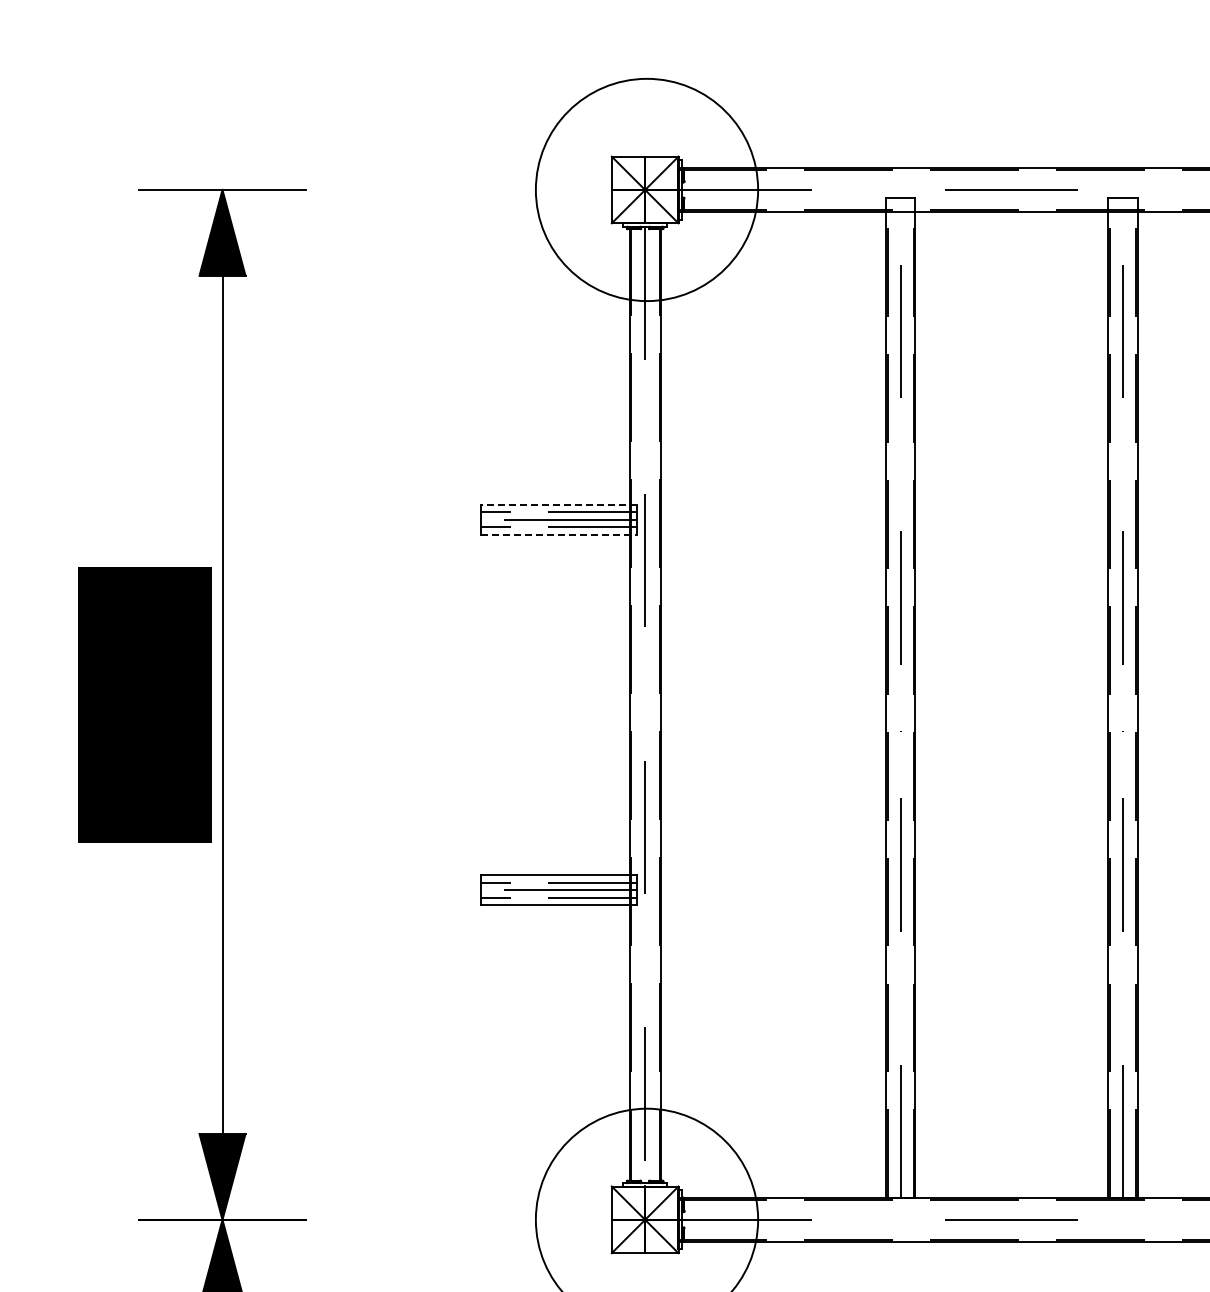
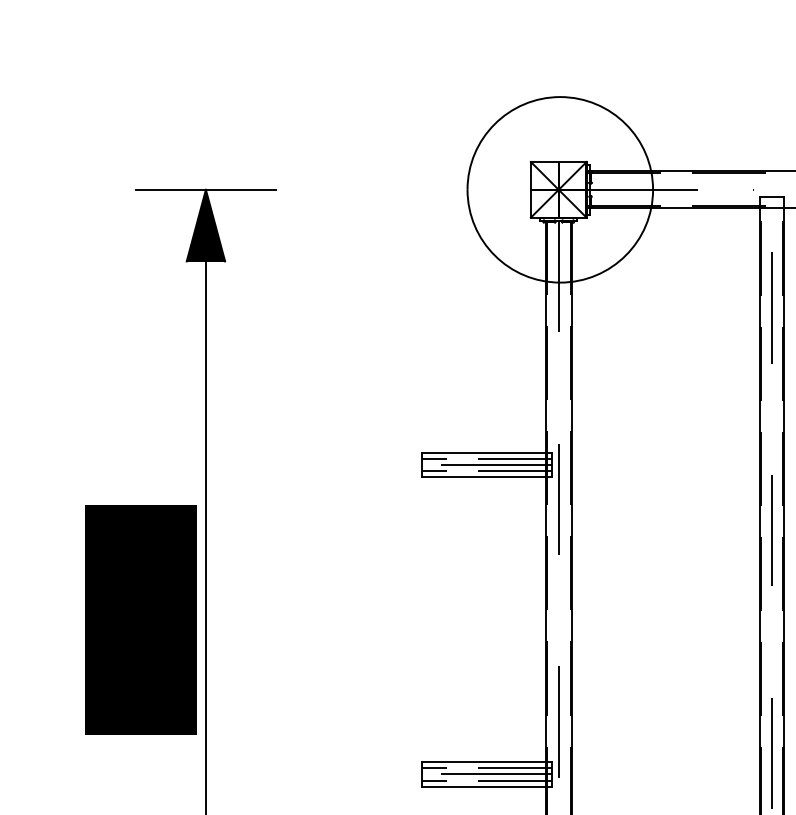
line: (559, 504) -> (487, 452), dashed -> solid
line: (559, 534) -> (487, 477), dashed -> solid

